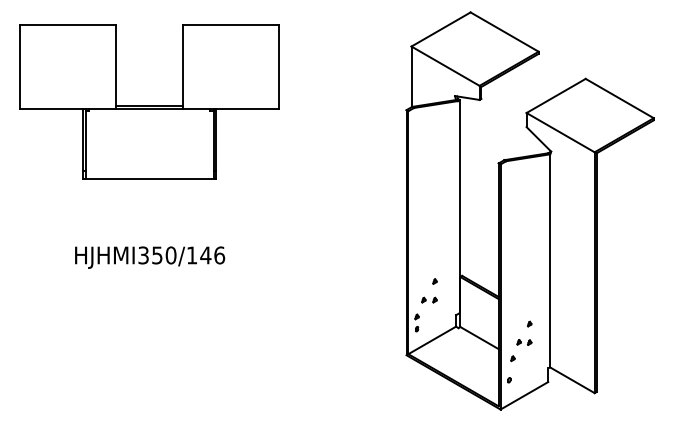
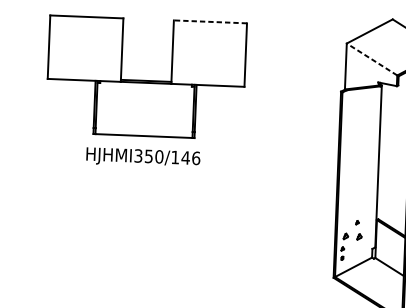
line: (230, 25) -> (209, 22), solid -> dashed
line: (445, 65) -> (372, 58), solid -> dashed
text: (150, 257) -> (143, 157), moved
part: (429, 299) -> (352, 236), size x1.6

